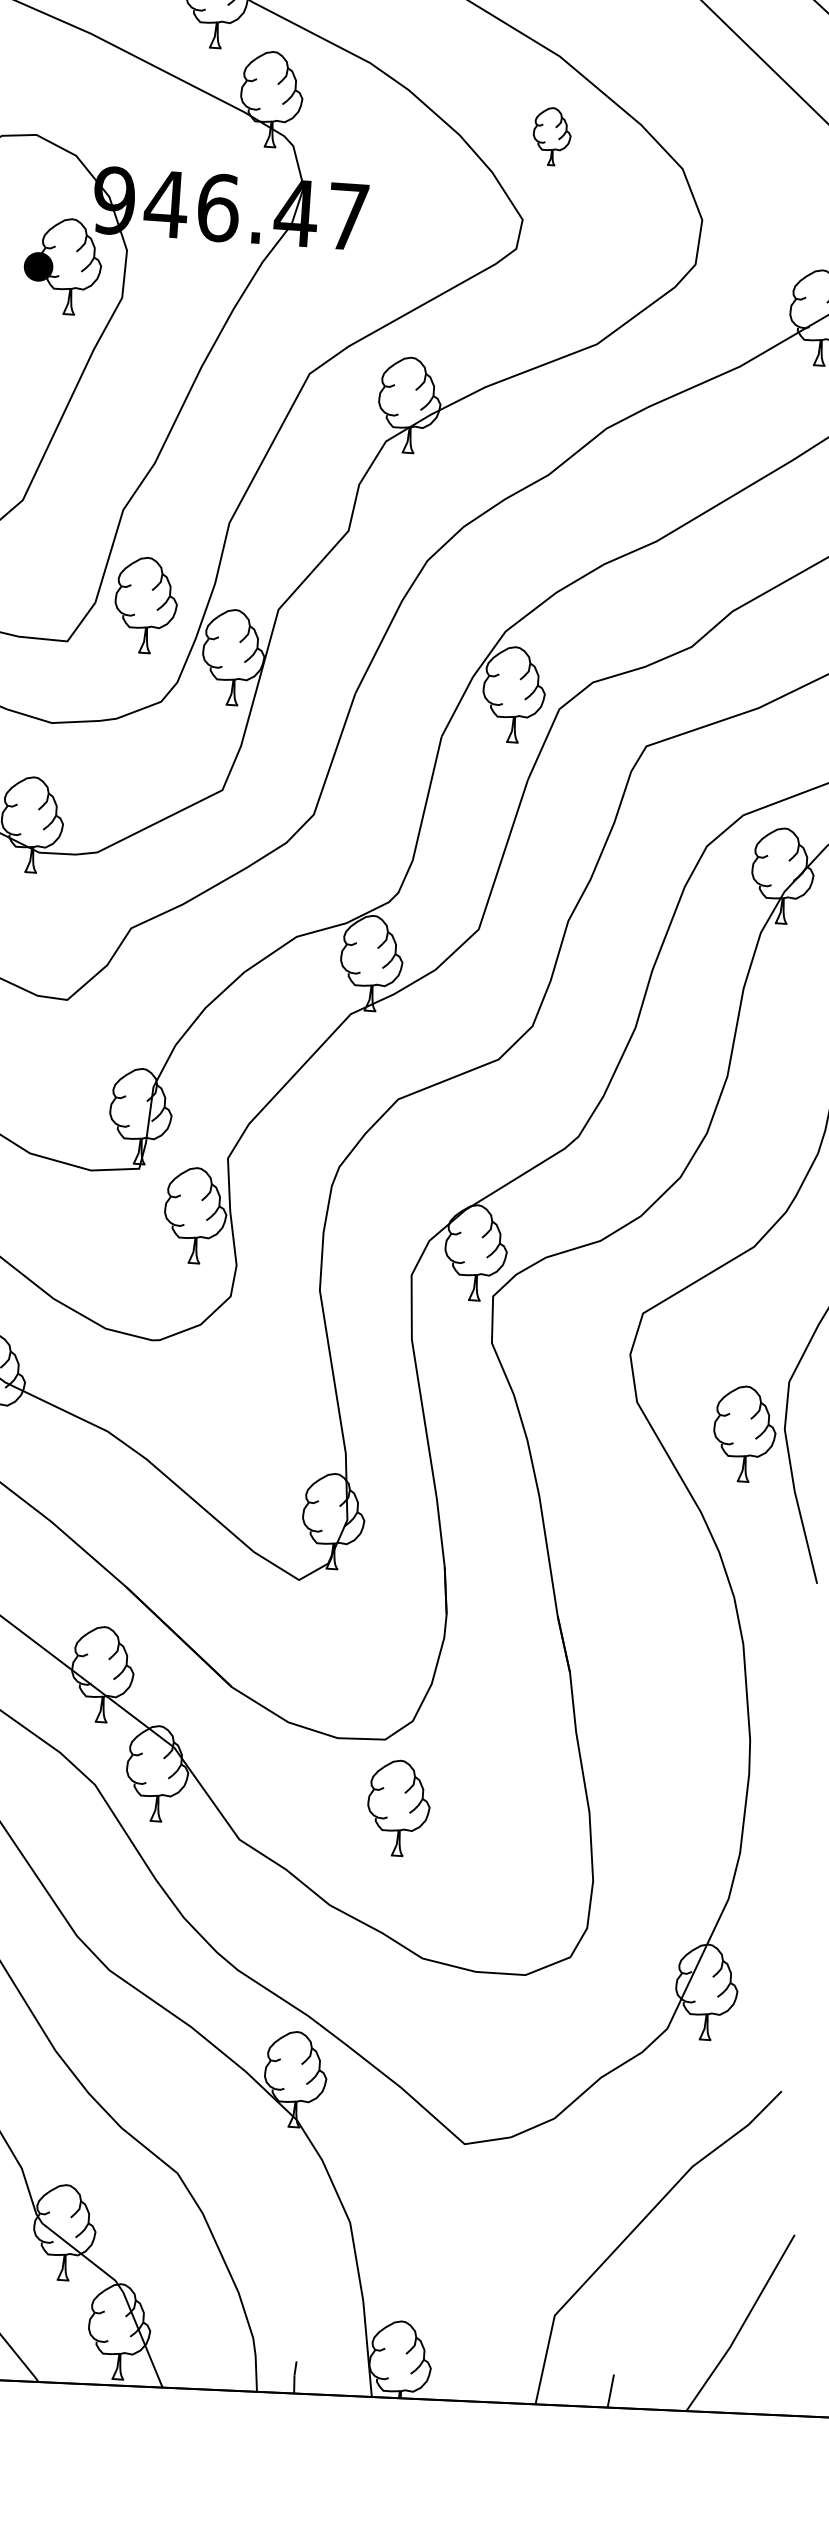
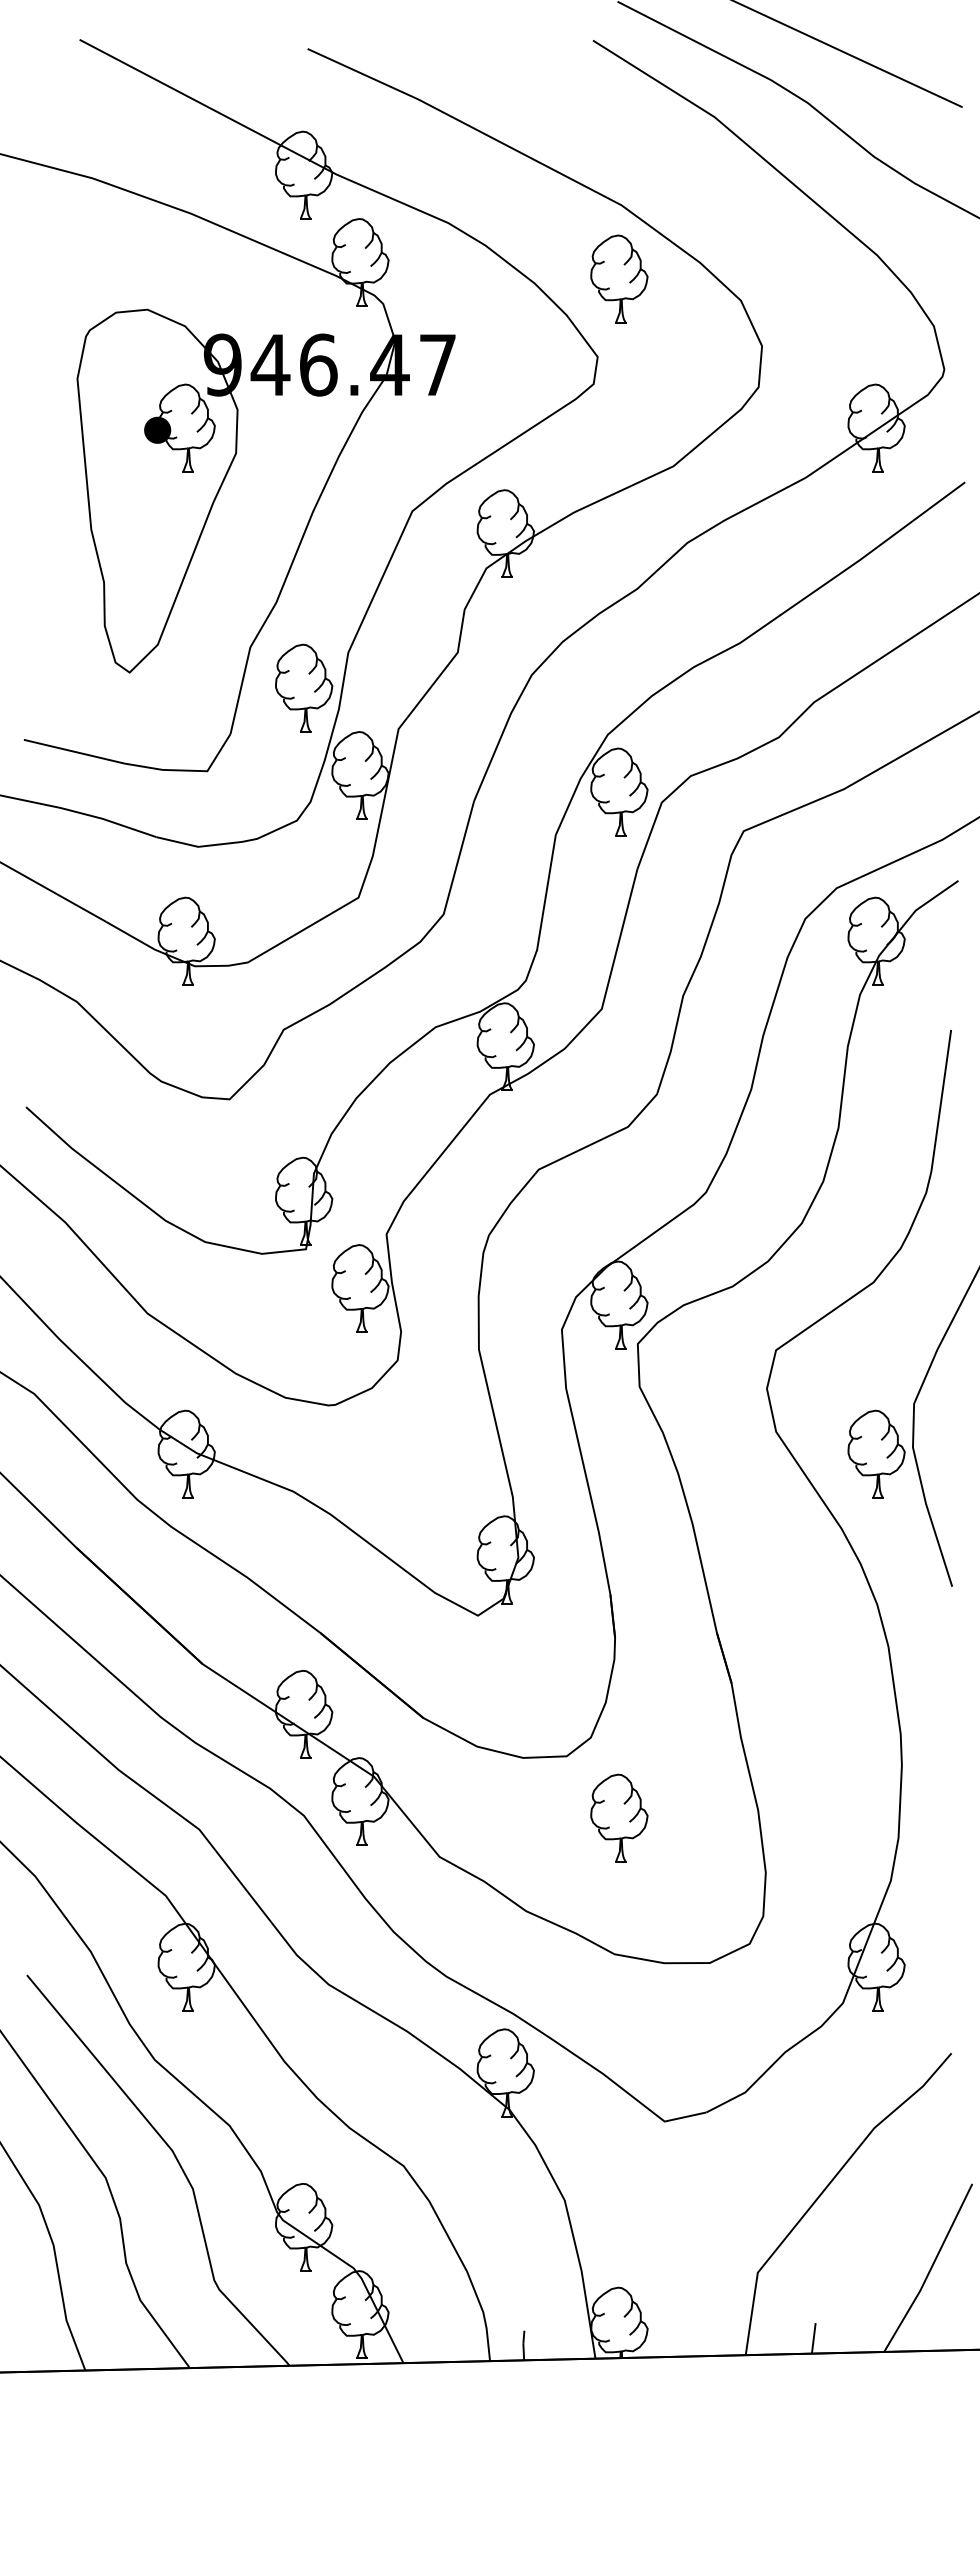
part: (552, 136) -> (619, 278), size x1.67
part: (146, 604) -> (304, 687), moved
part: (398, 1807) -> (619, 1817), moved

